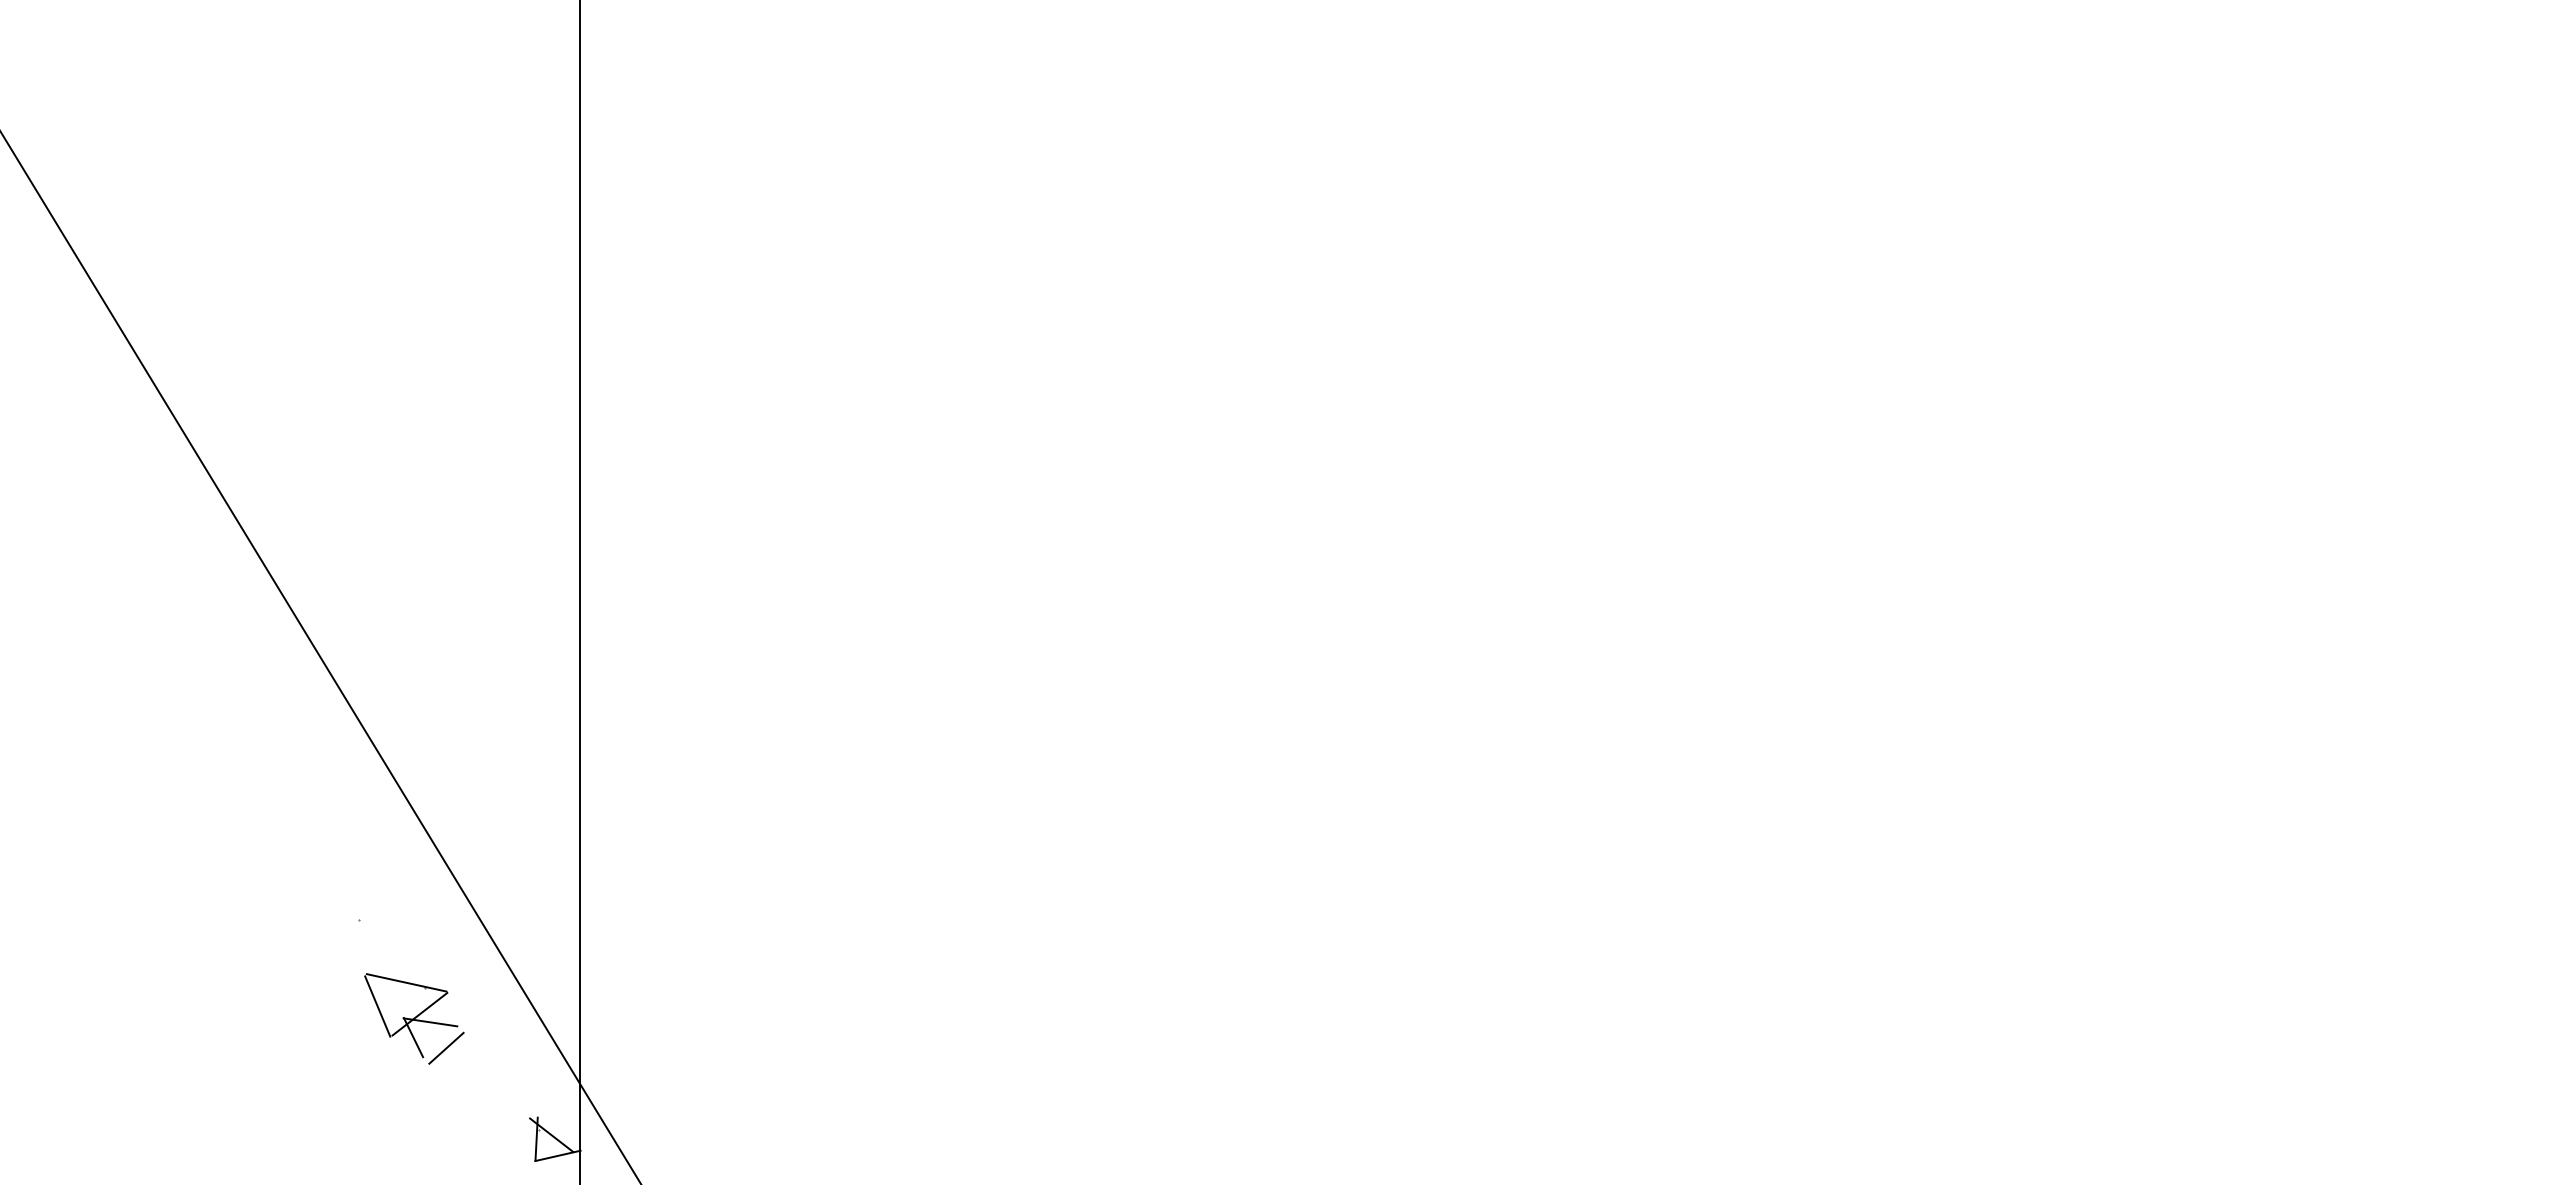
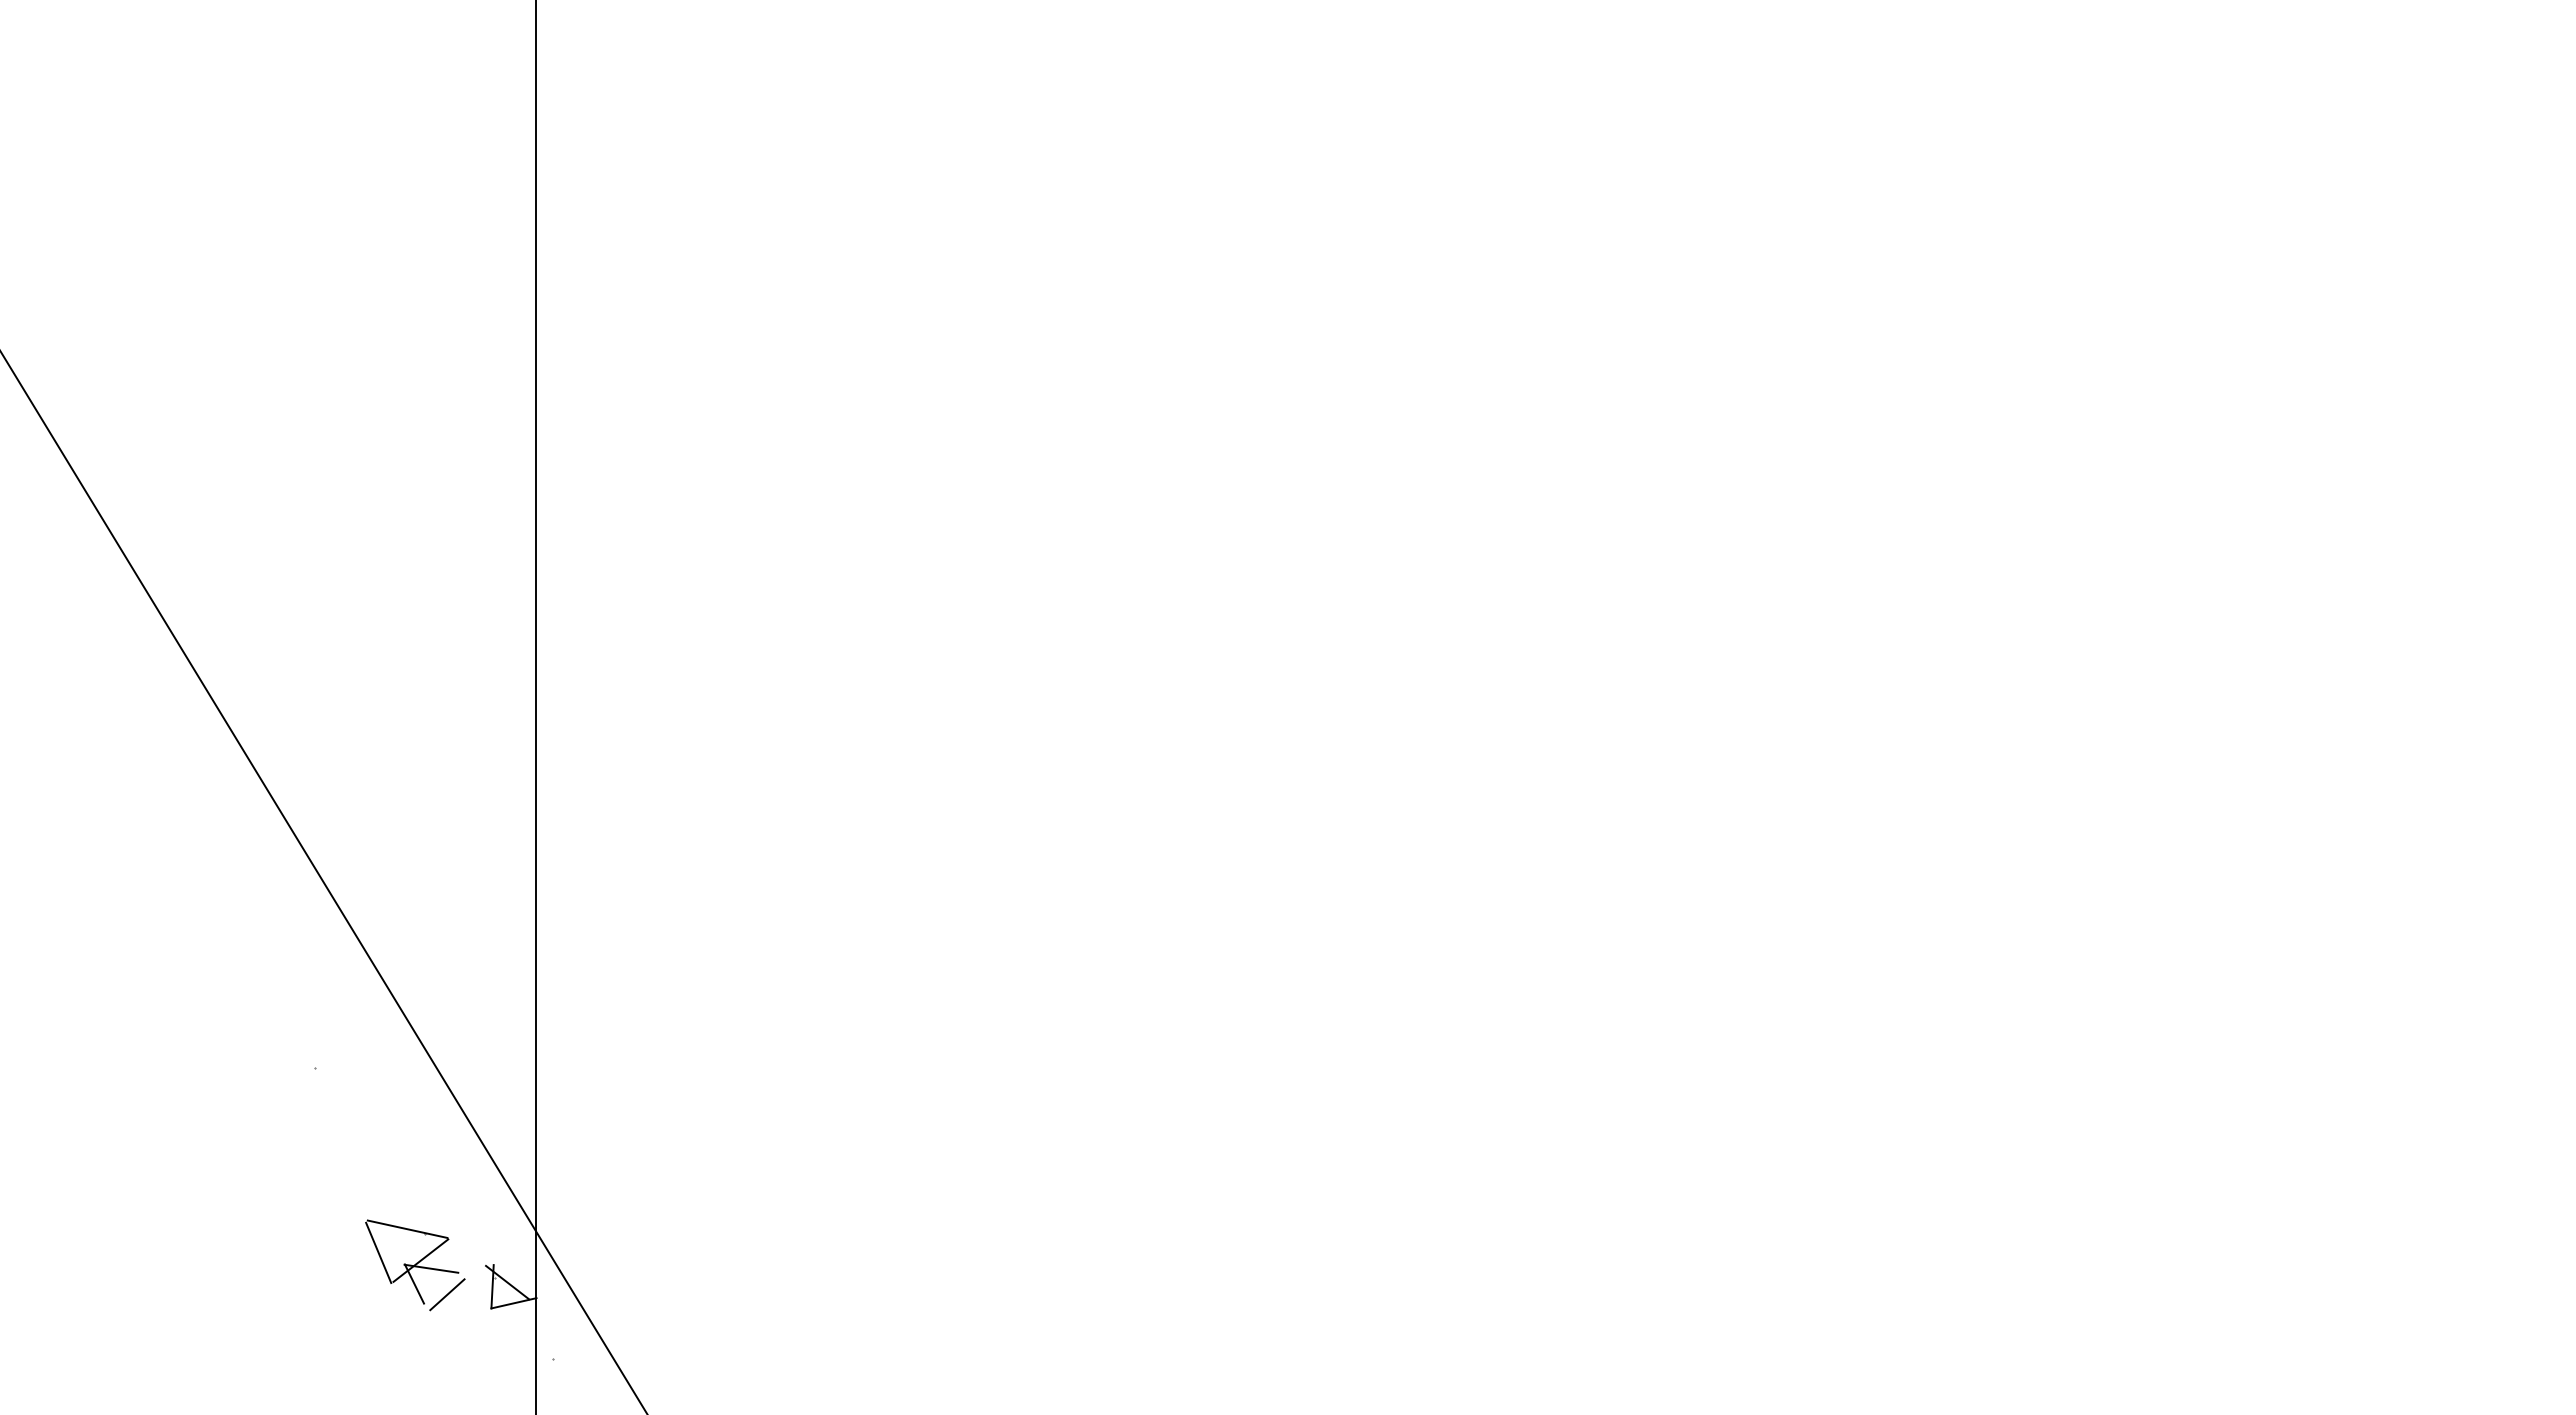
part: (414, 1019) -> (415, 1265), moved

